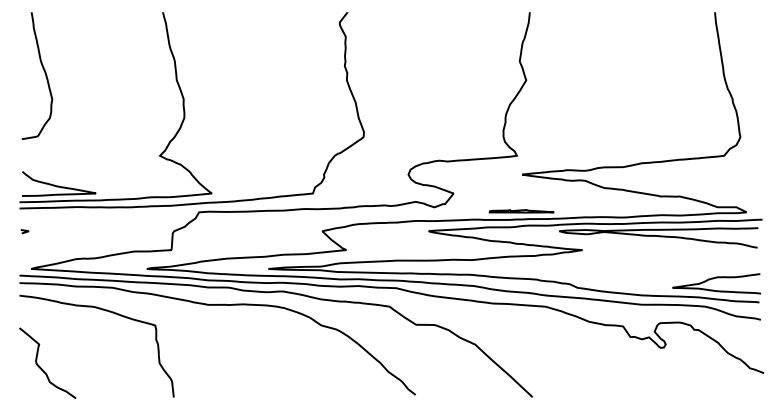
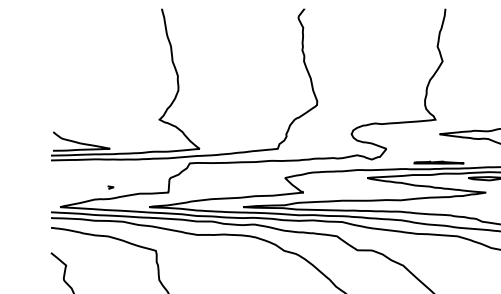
curve: (44, 73) -> (70, 56), removed
line: (24, 231) -> (110, 187), moved

